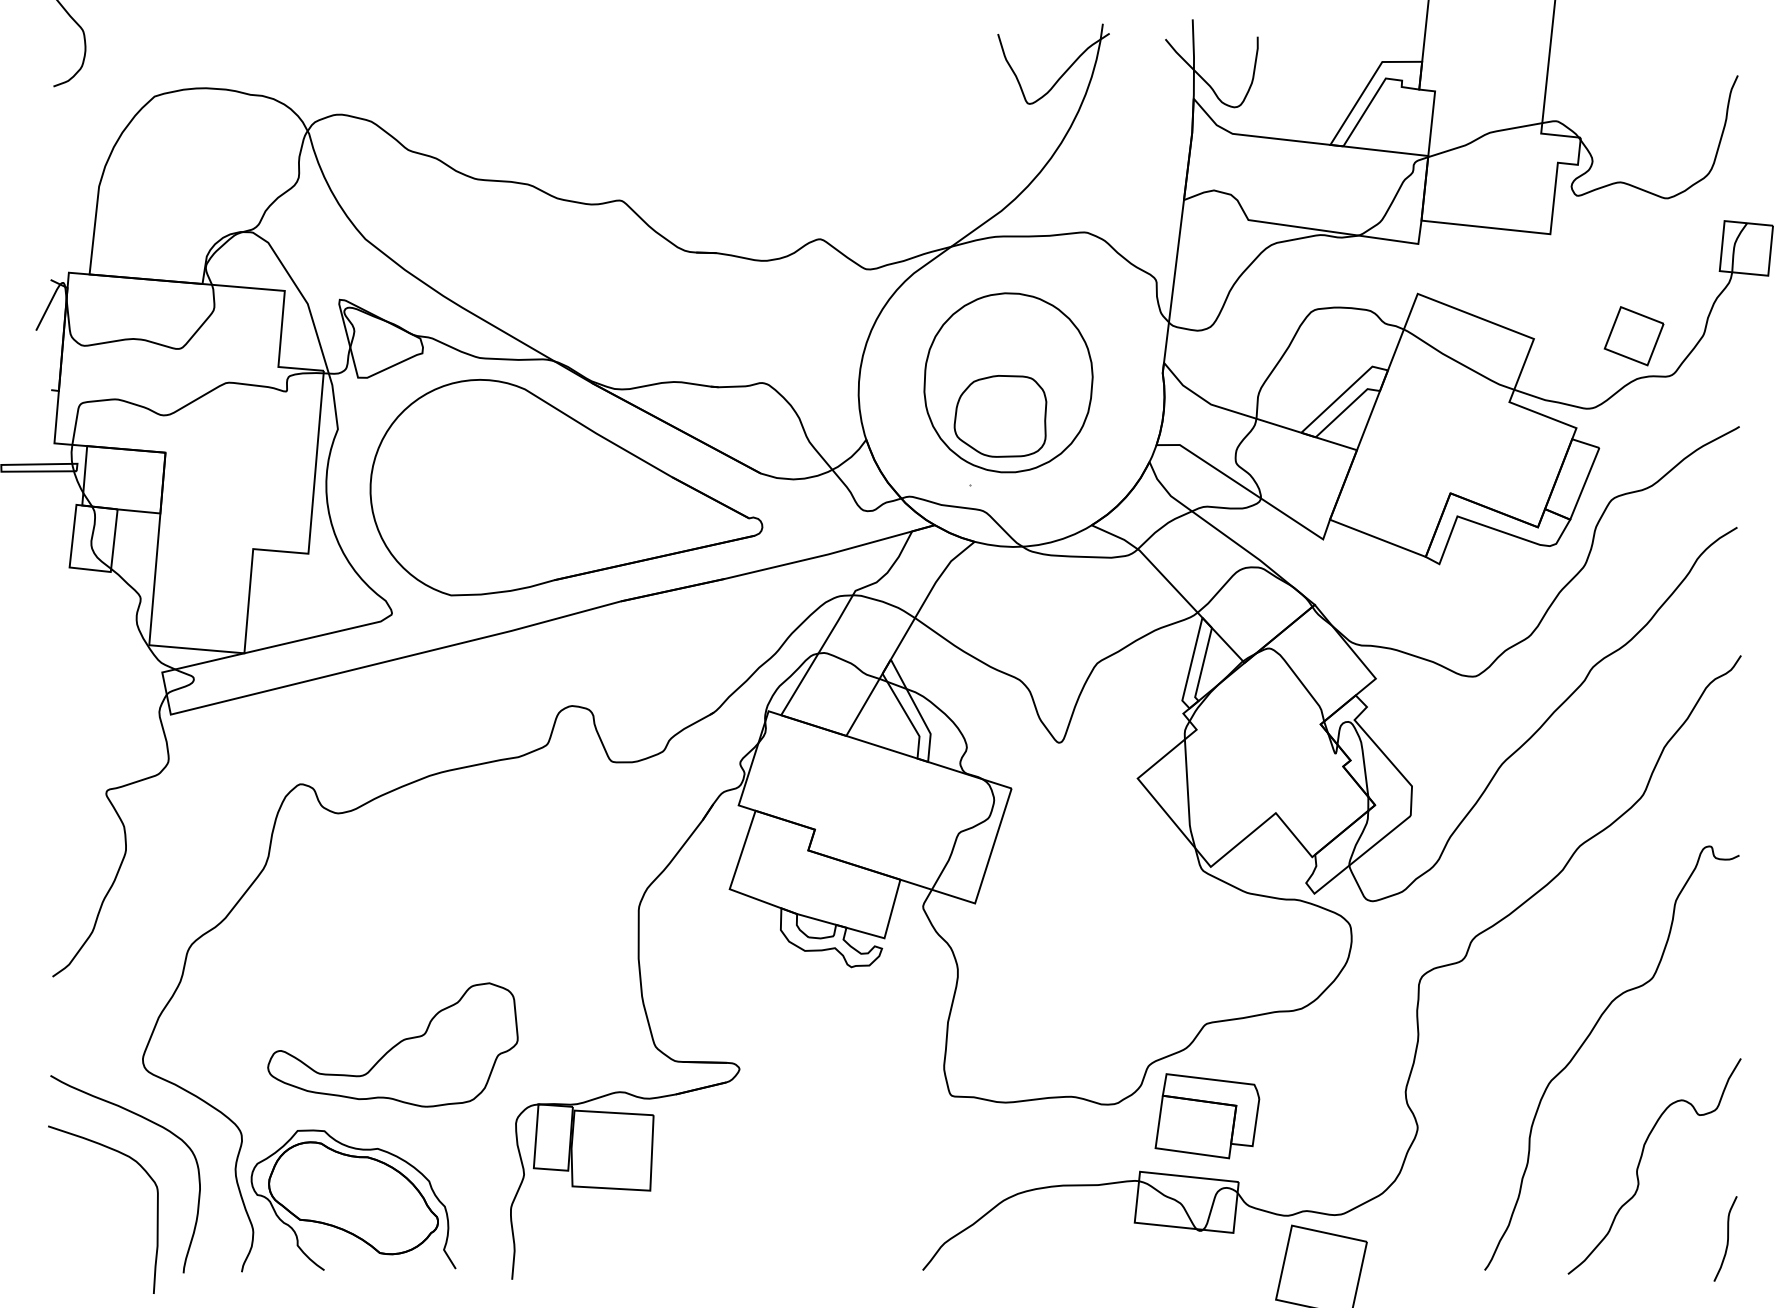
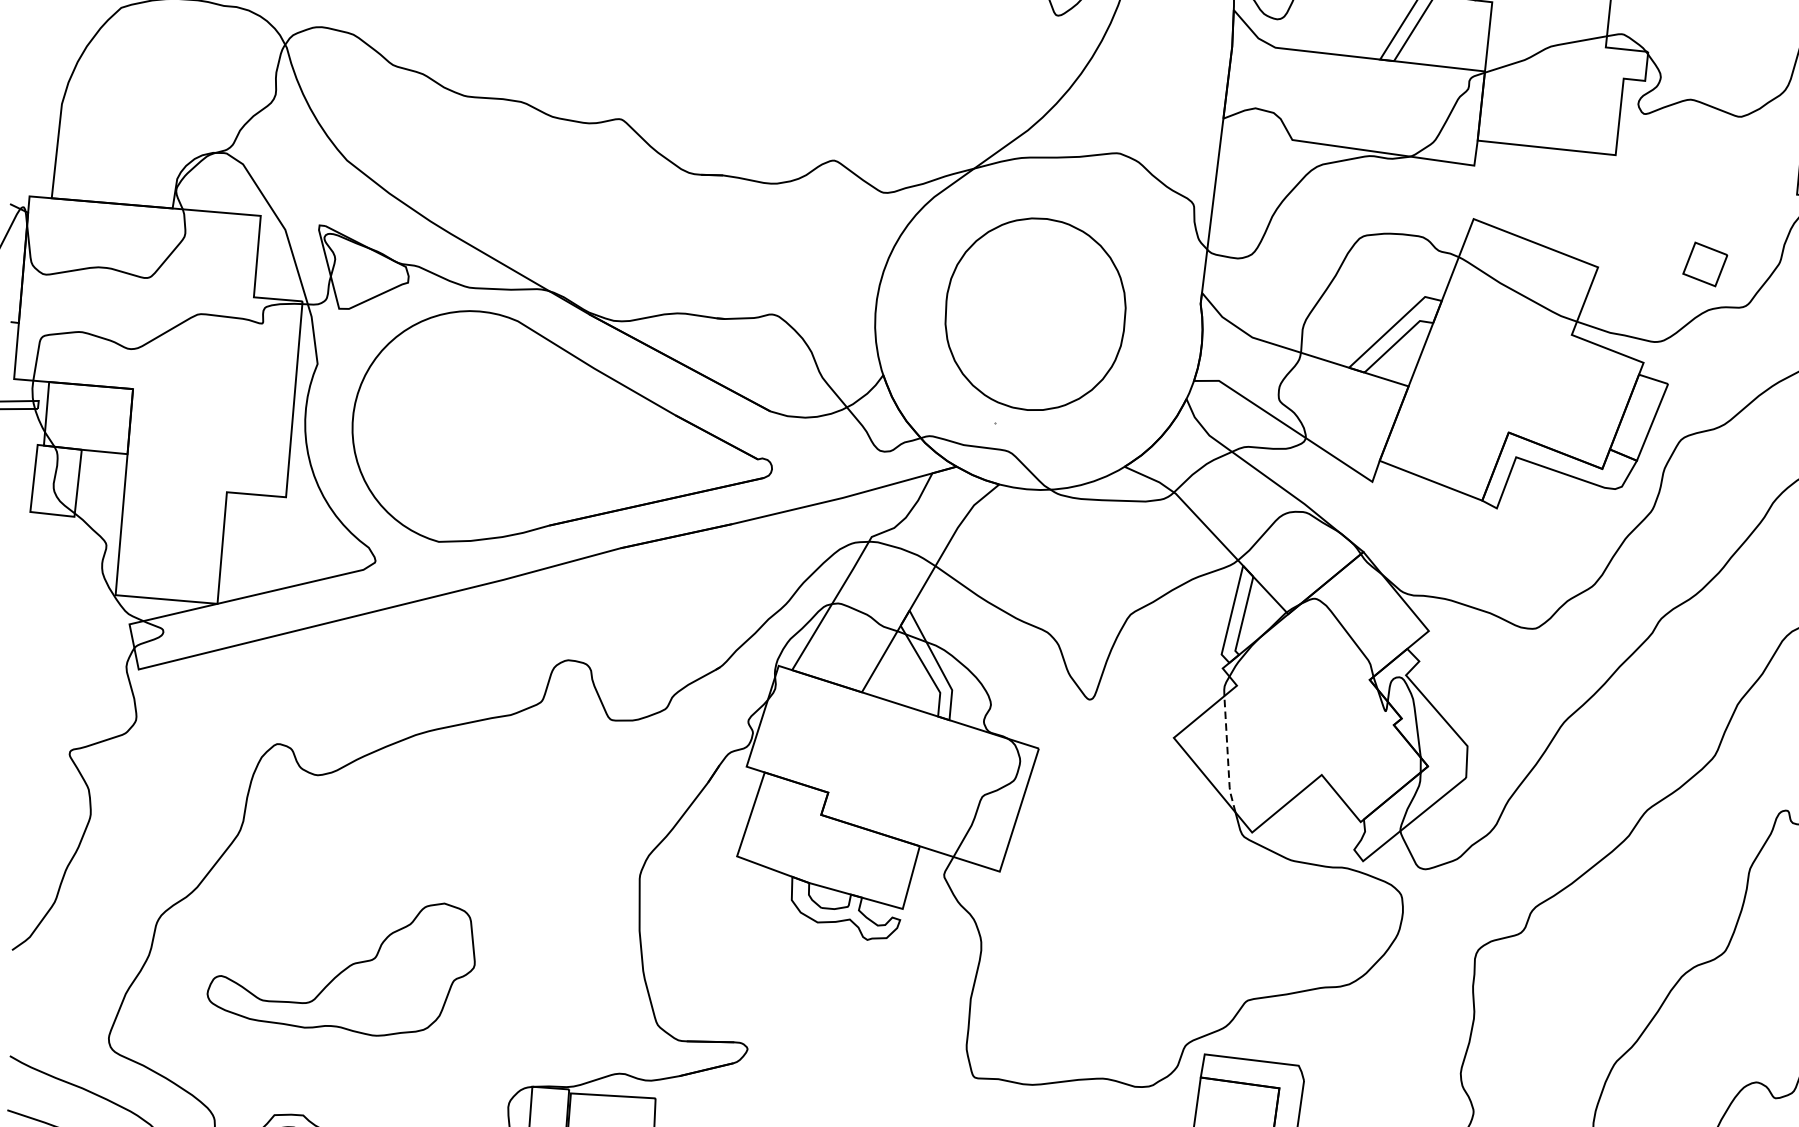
part: (1633, 336) -> (1704, 264), size x0.7
part: (1000, 416) -> (1026, 350), removed
line: (1188, 795) -> (1228, 756), solid -> dashed
part: (392, 1044) -> (340, 969), moved

